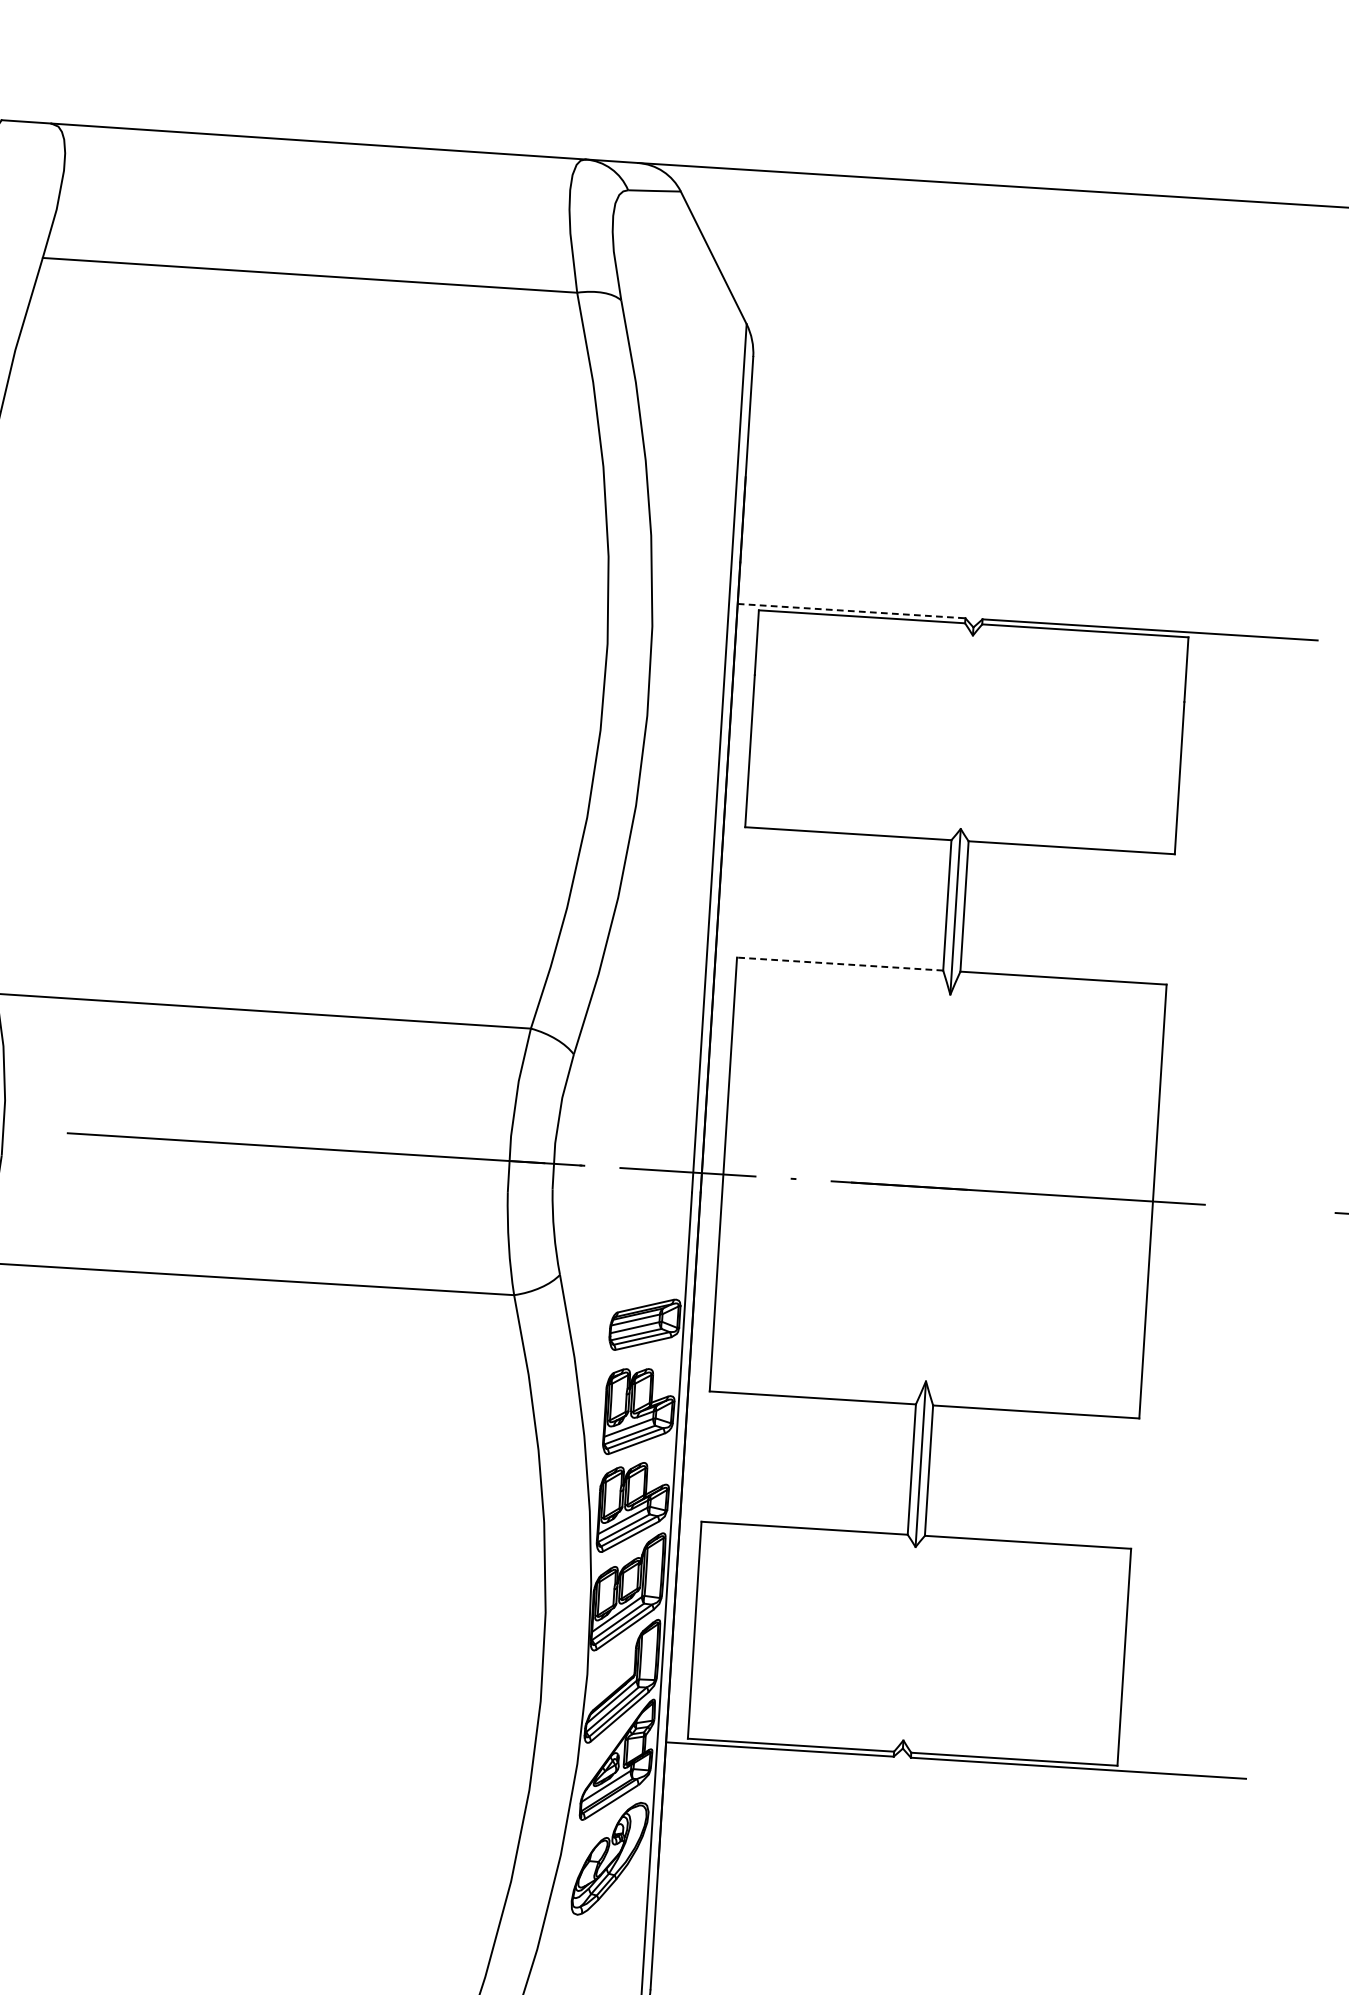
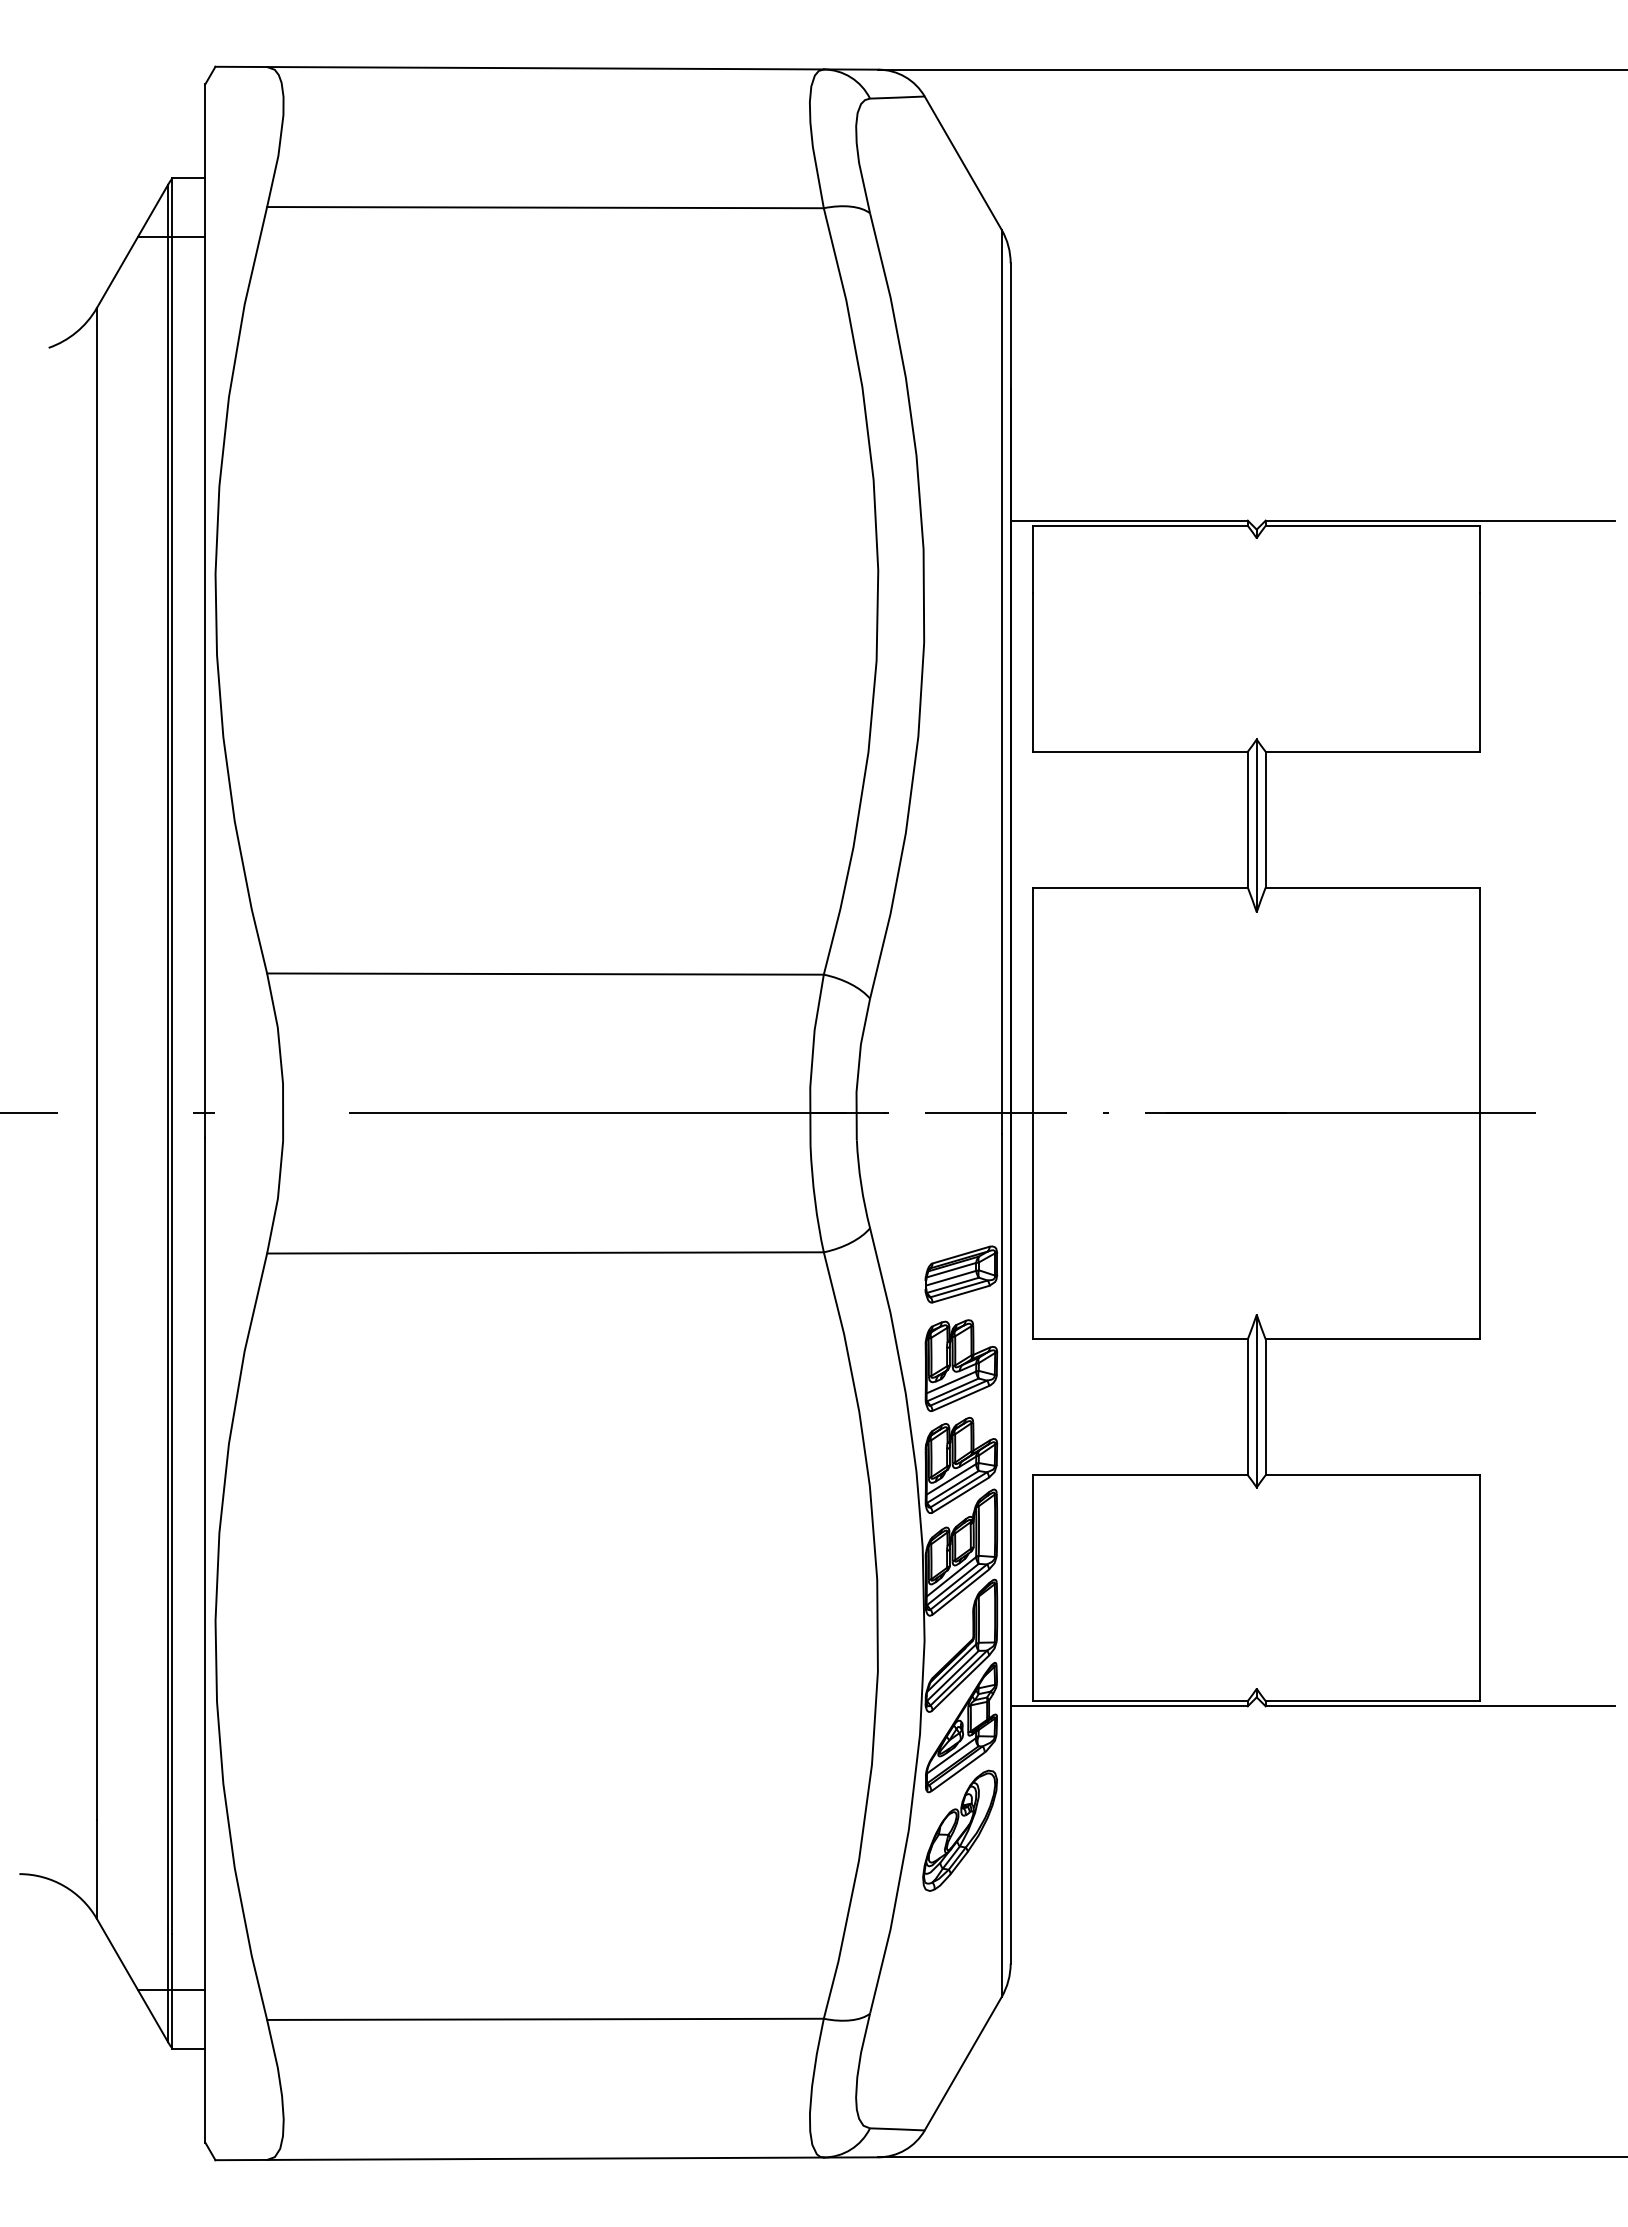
line: (851, 611) -> (1129, 520), dashed -> solid
line: (839, 963) -> (1139, 887), dashed -> solid

